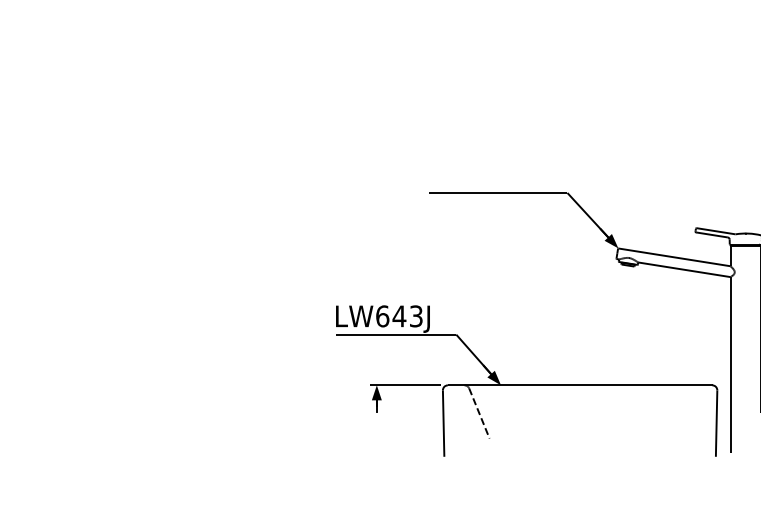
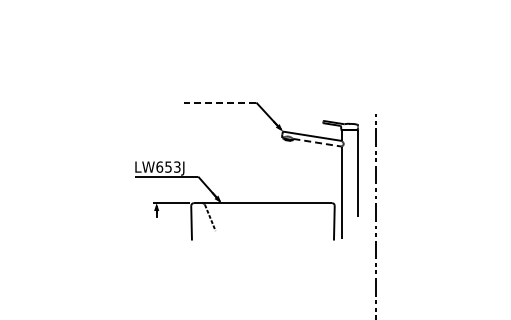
line: (496, 192) -> (219, 102), solid -> dashed
line: (684, 269) -> (317, 142), solid -> dashed
text: (399, 315) -> (168, 166), LW643J -> LW653J

